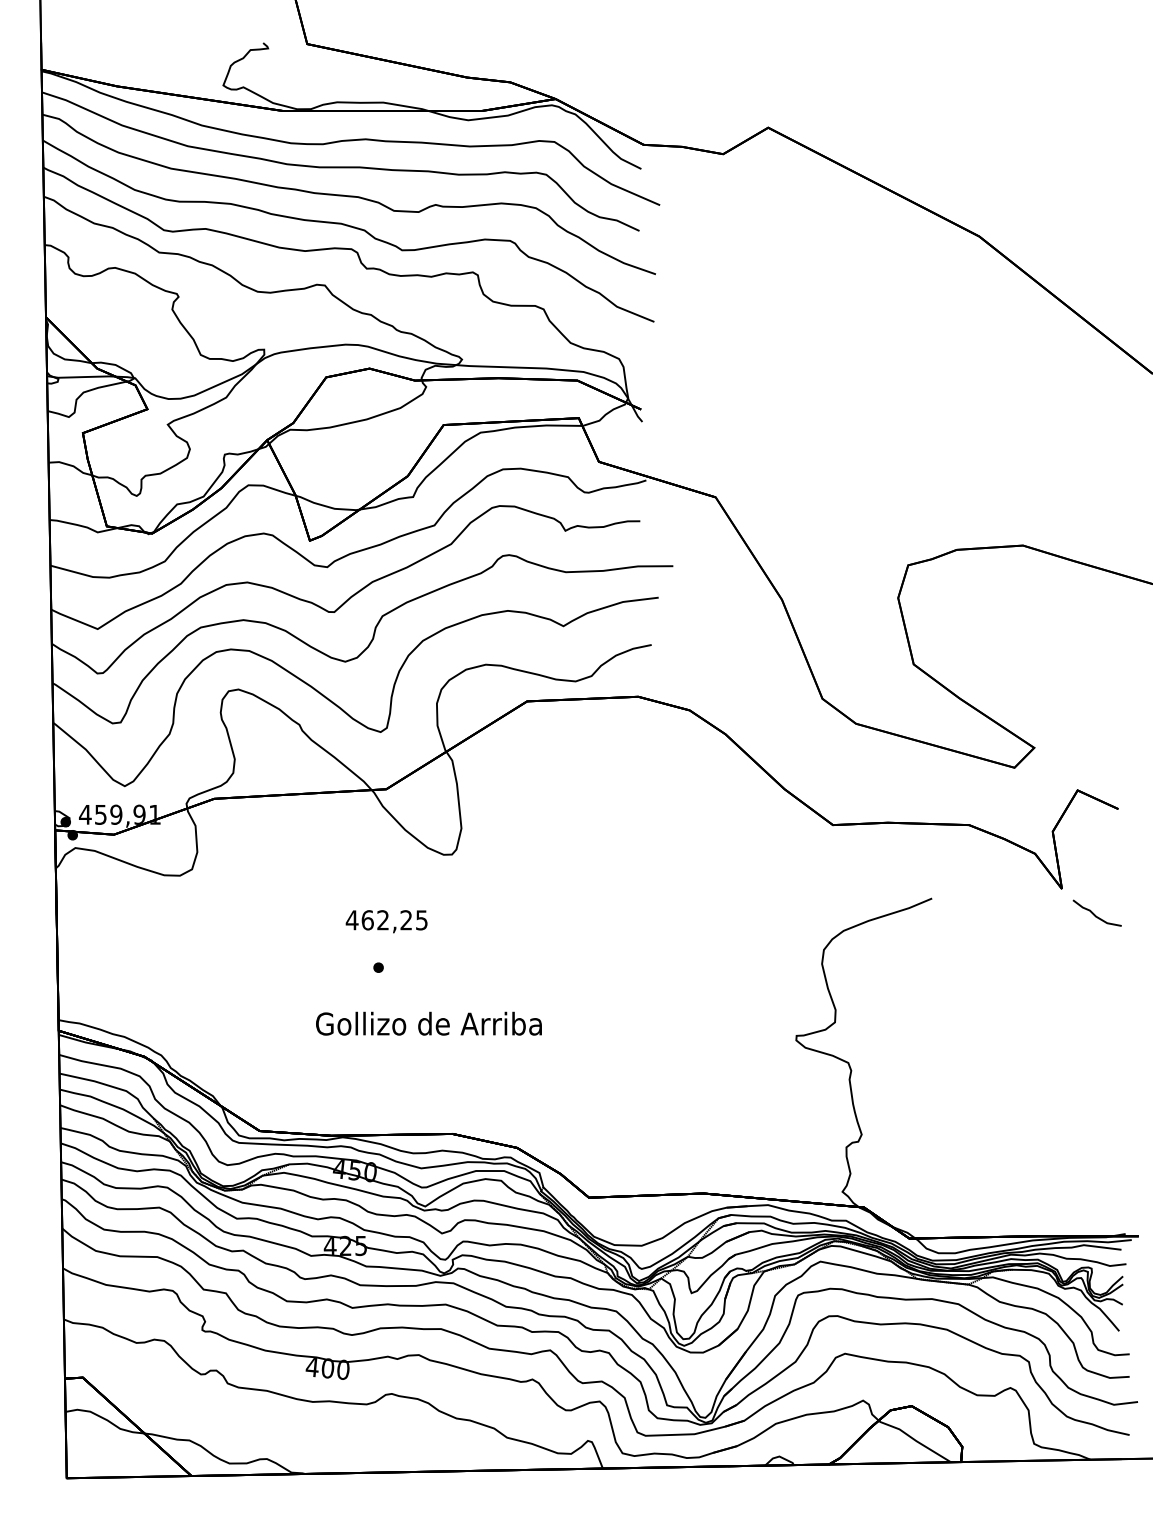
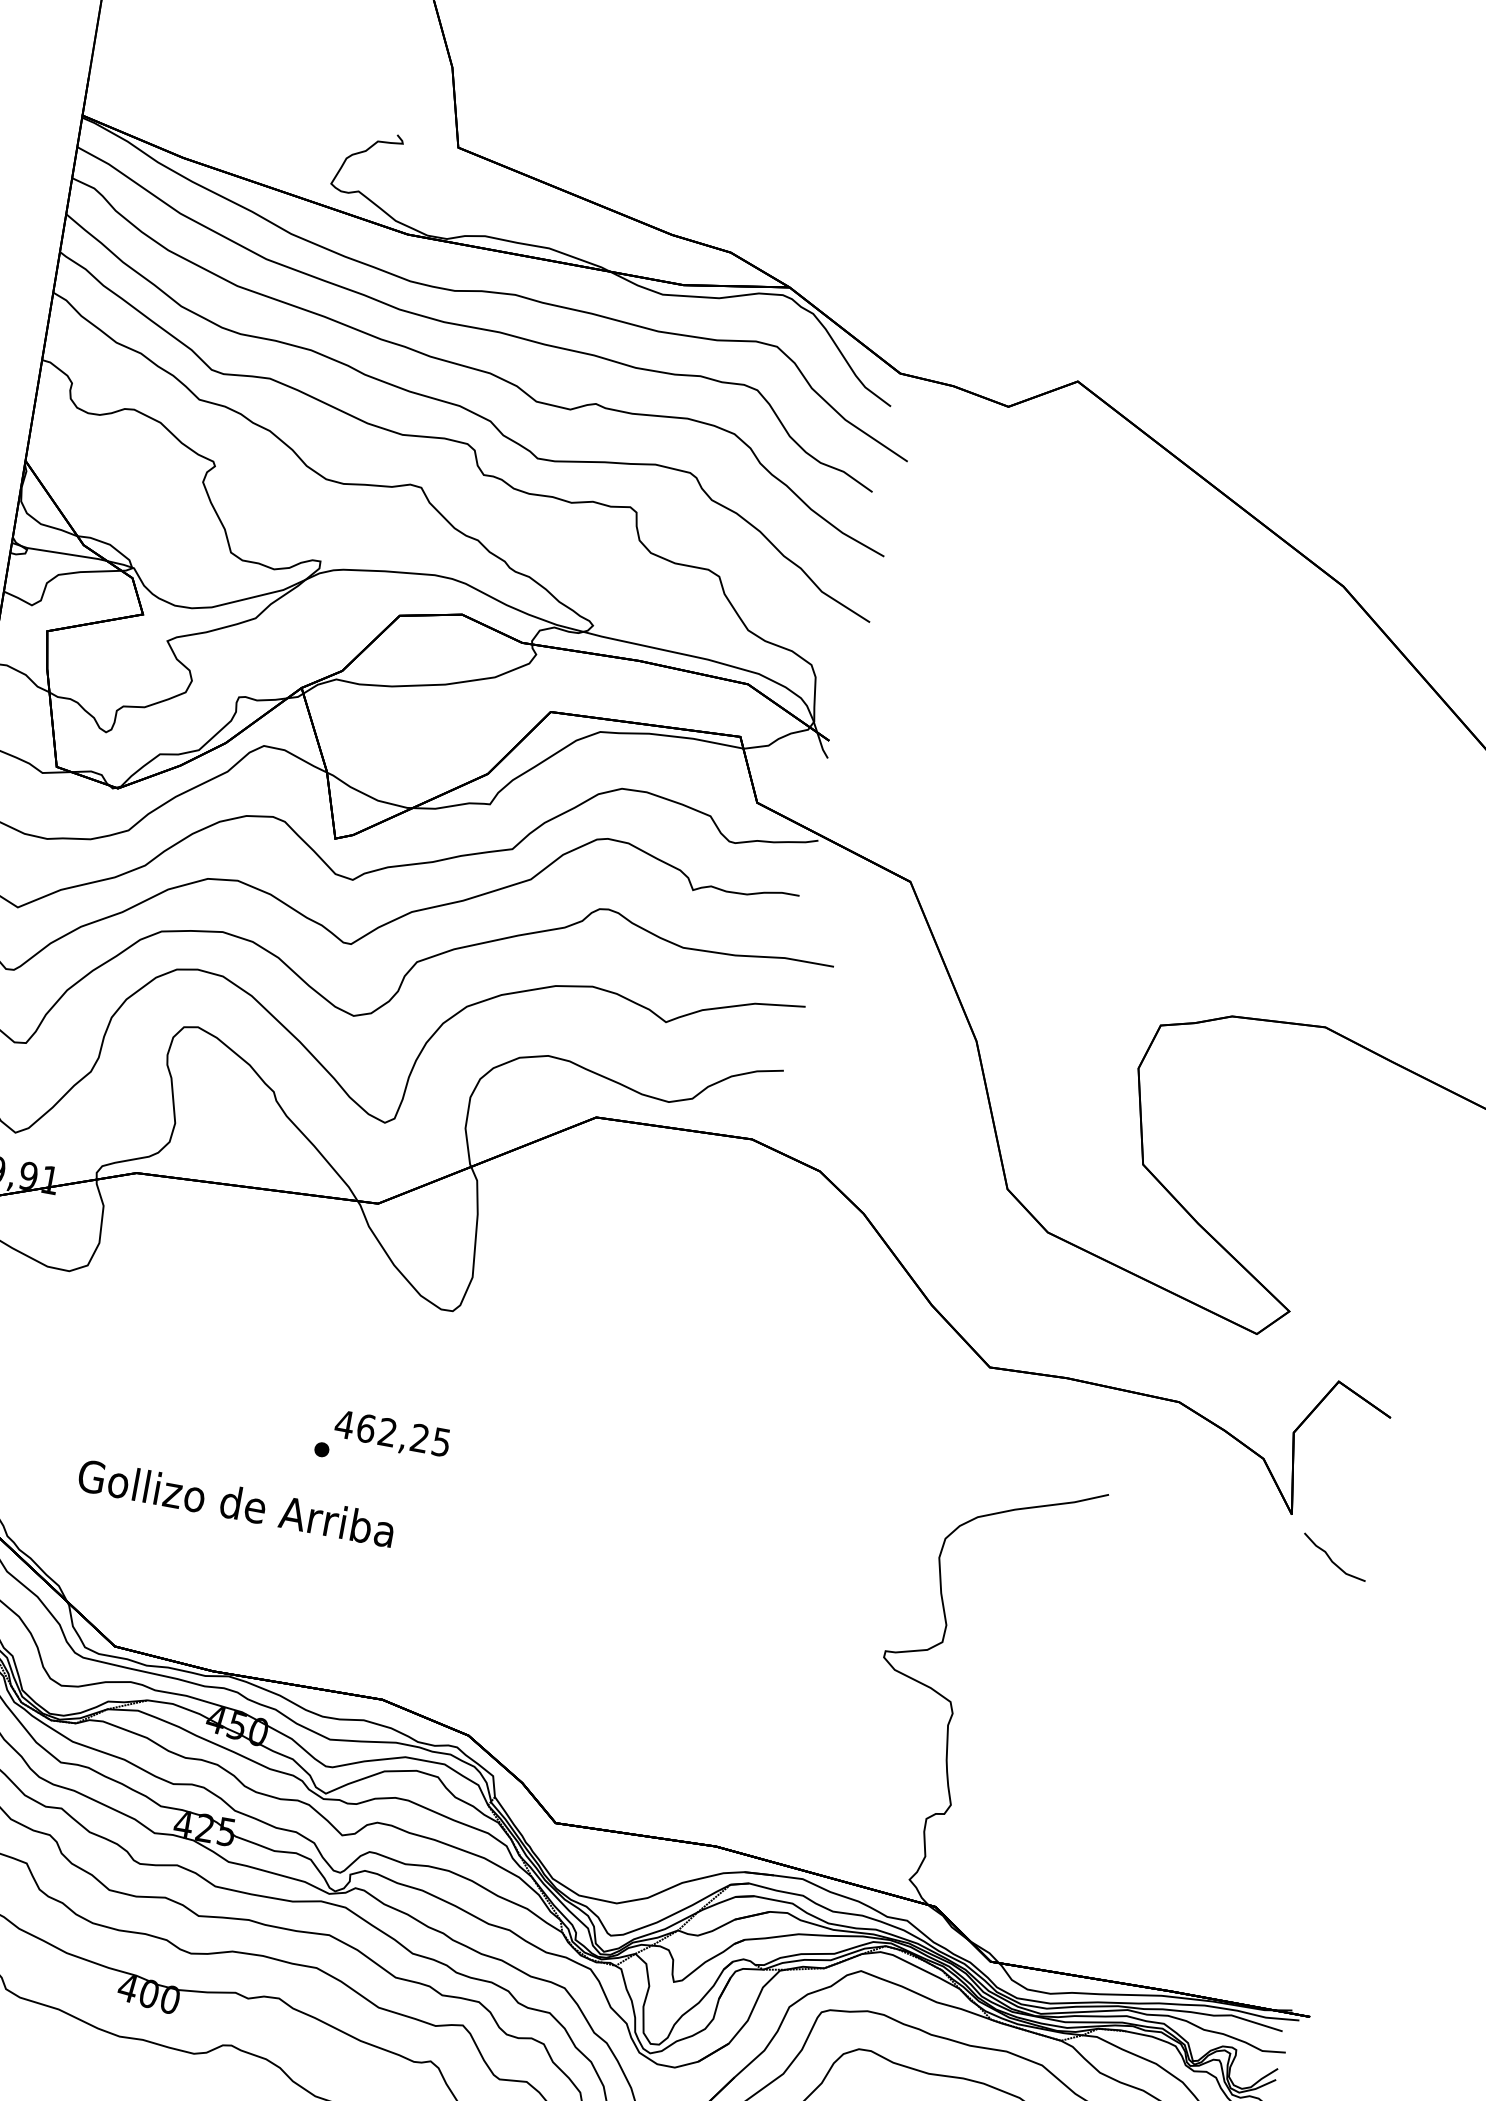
text: (386, 921) -> (391, 1435), moved
text: (428, 1023) -> (235, 1502), moved

